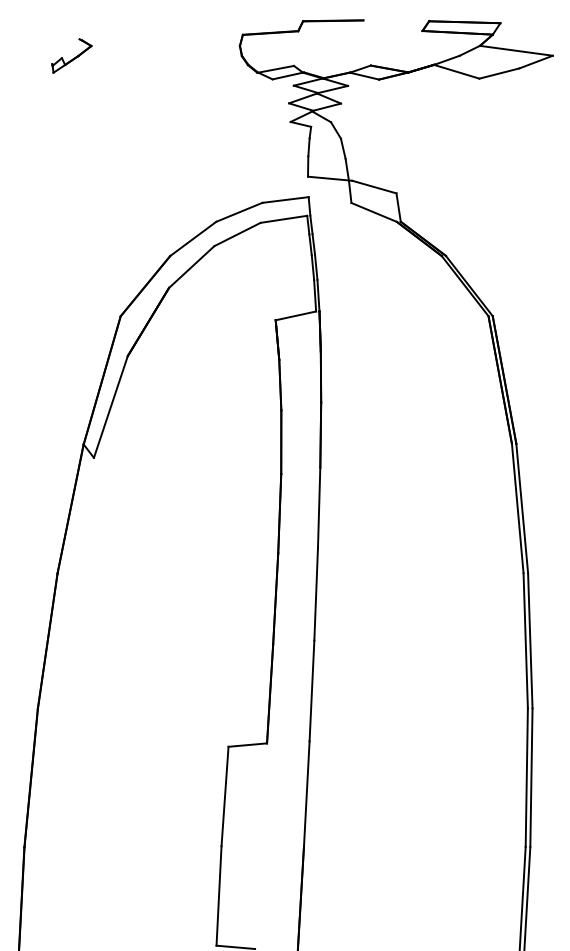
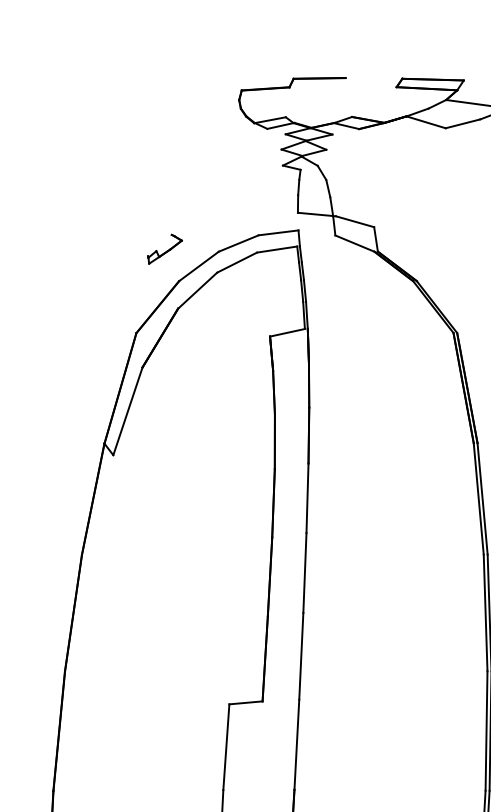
part: (71, 55) -> (164, 248), moved

